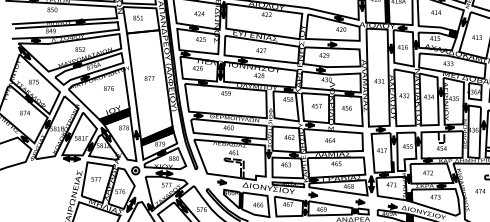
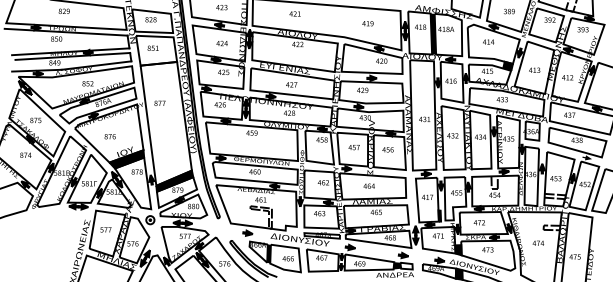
text: (149, 77) -> (159, 102), moved
text: (108, 88) -> (109, 136), moved

